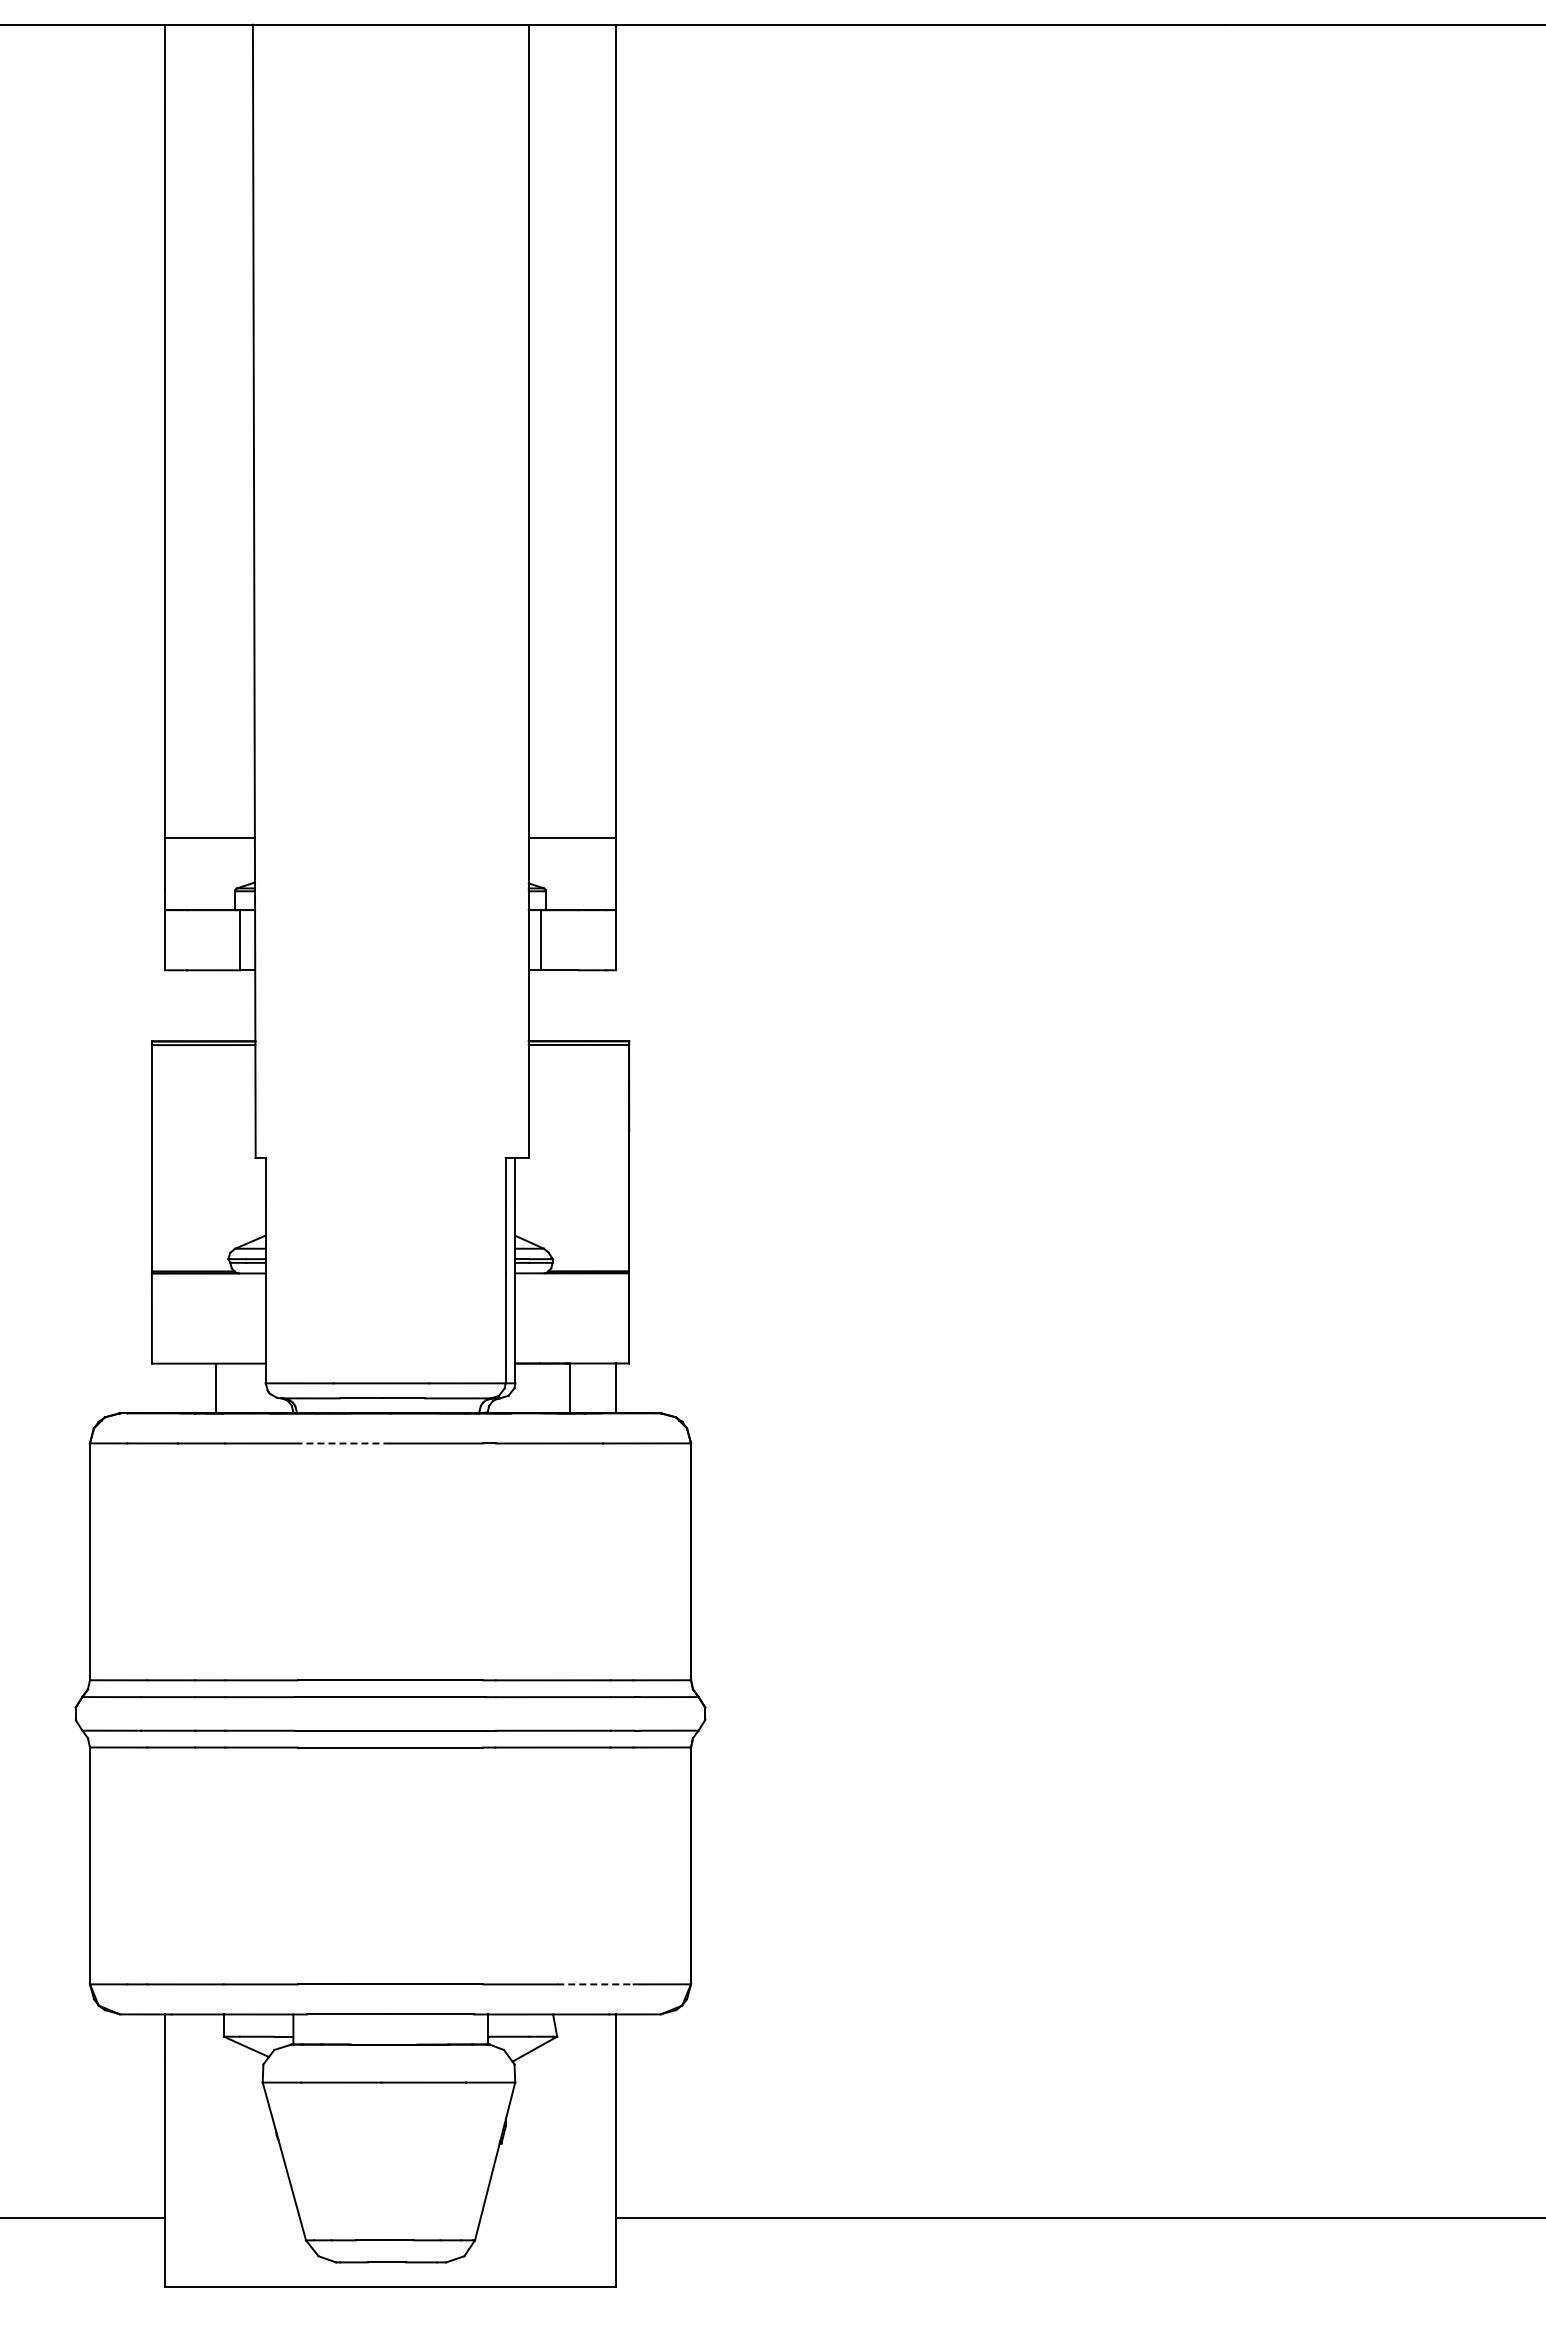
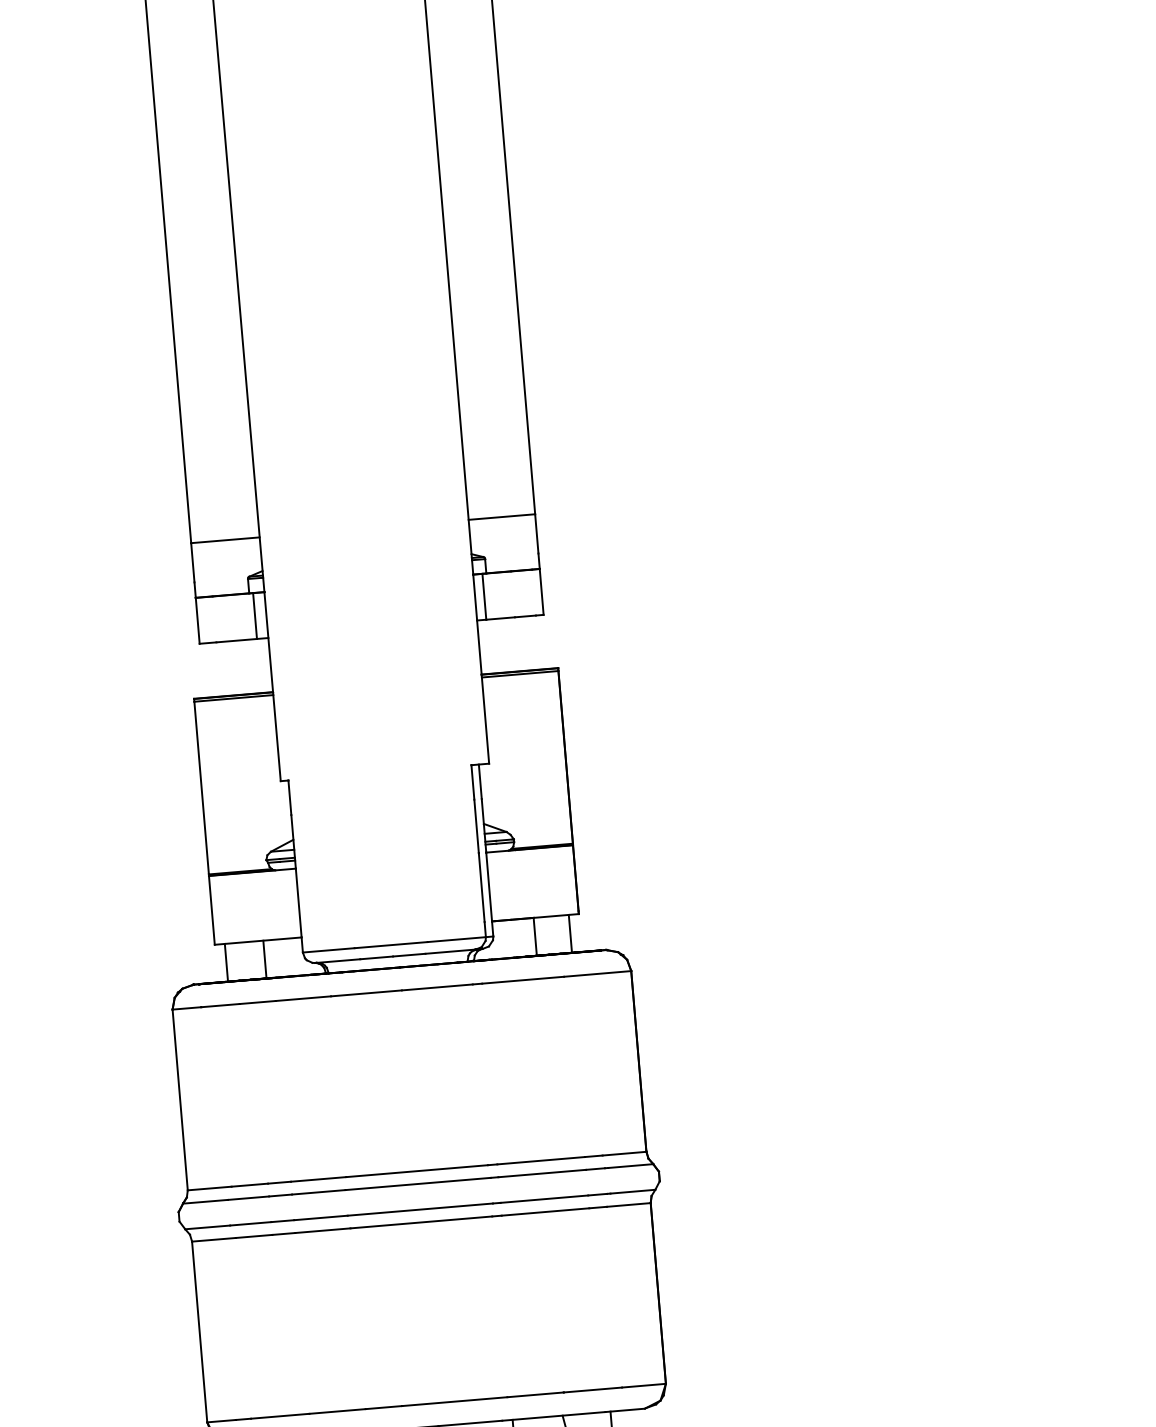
line: (165, 1388) -> (226, 962), added
line: (343, 1443) -> (366, 993), dashed -> solid
line: (595, 1984) -> (593, 1390), dashed -> solid

